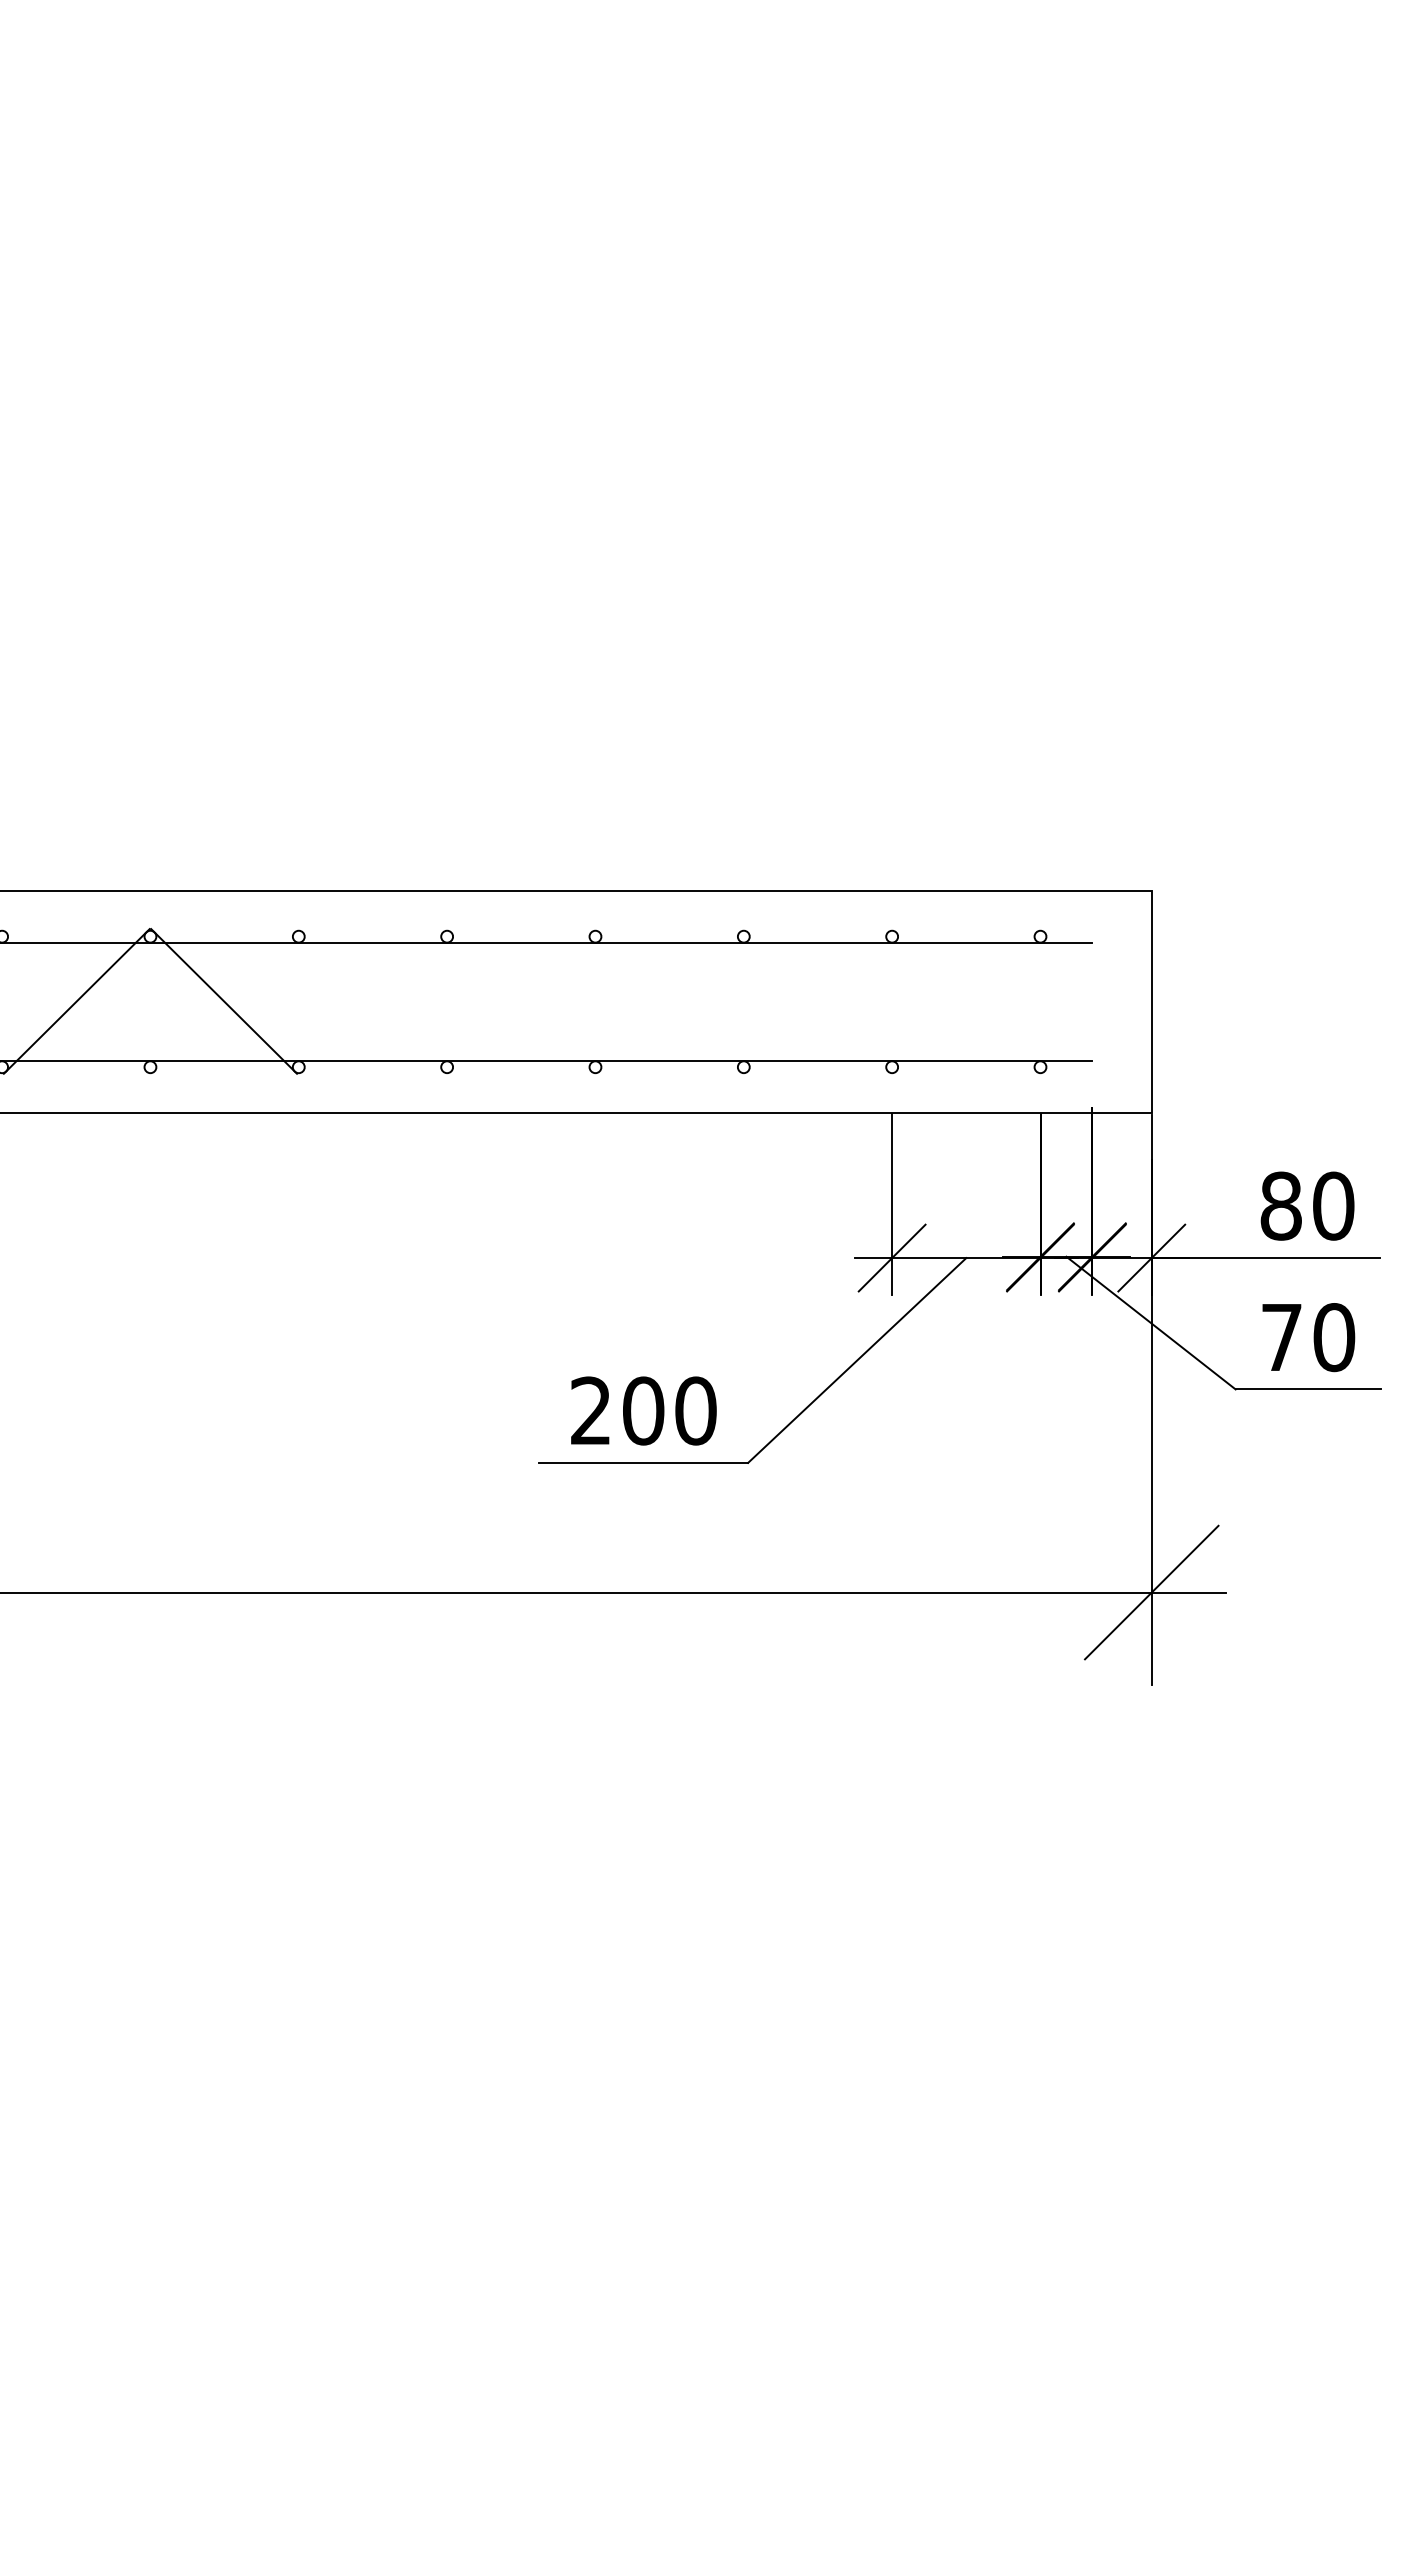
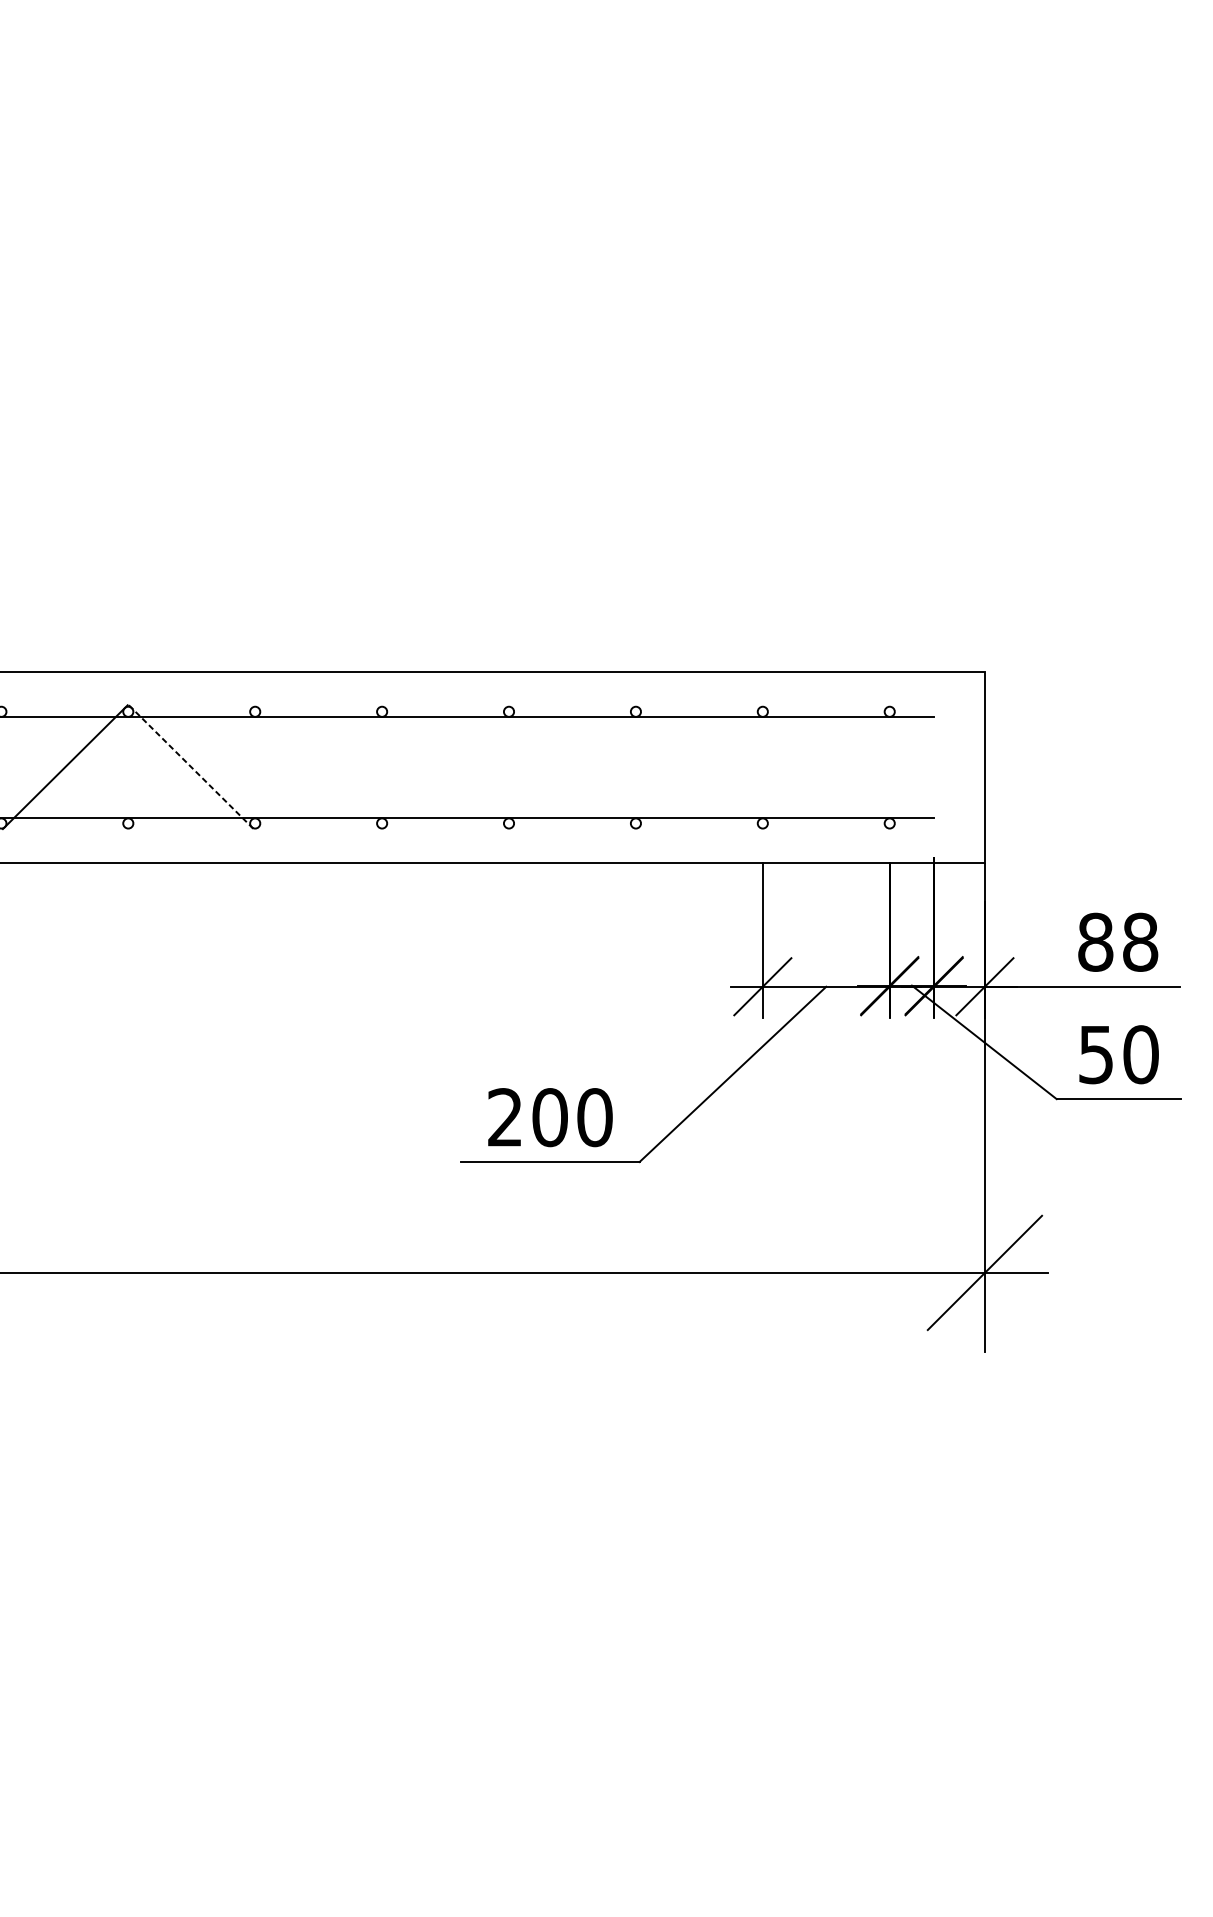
line: (224, 1001) -> (191, 767), solid -> dashed
text: (1333, 1205) -> (1140, 941), 80 -> 88
text: (1281, 1338) -> (1095, 1055), 70 -> 50

